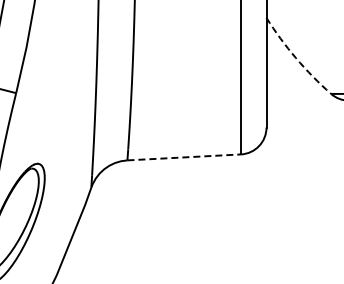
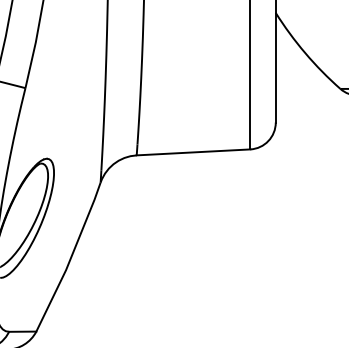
arc: (296, 58) -> (305, 53), dashed -> solid
line: (184, 157) -> (193, 152), dashed -> solid

